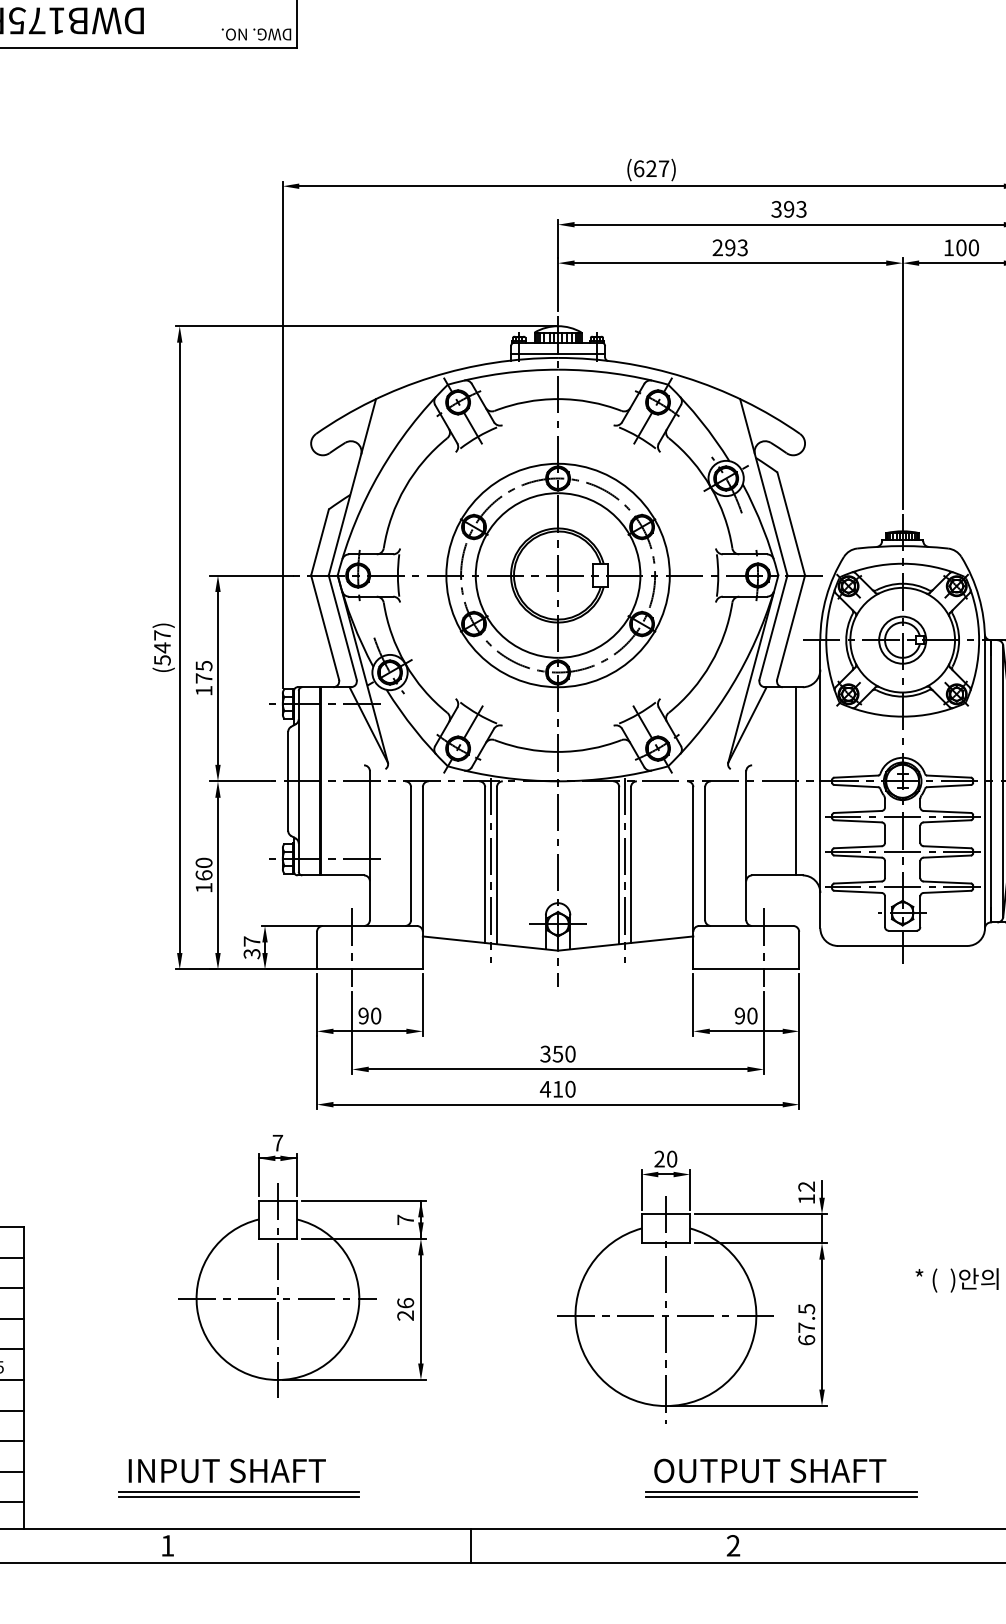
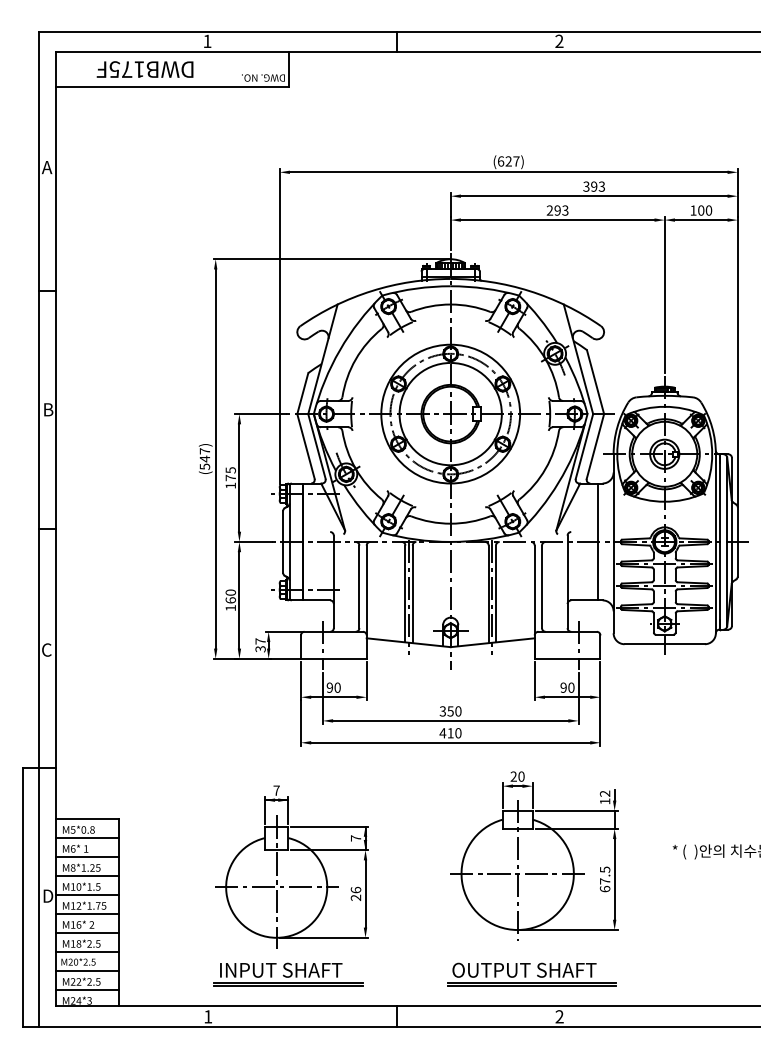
part: (301, 1265) -> (291, 866), moved
part: (238, 1477) -> (288, 974), moved
part: (781, 1477) -> (531, 974), moved

